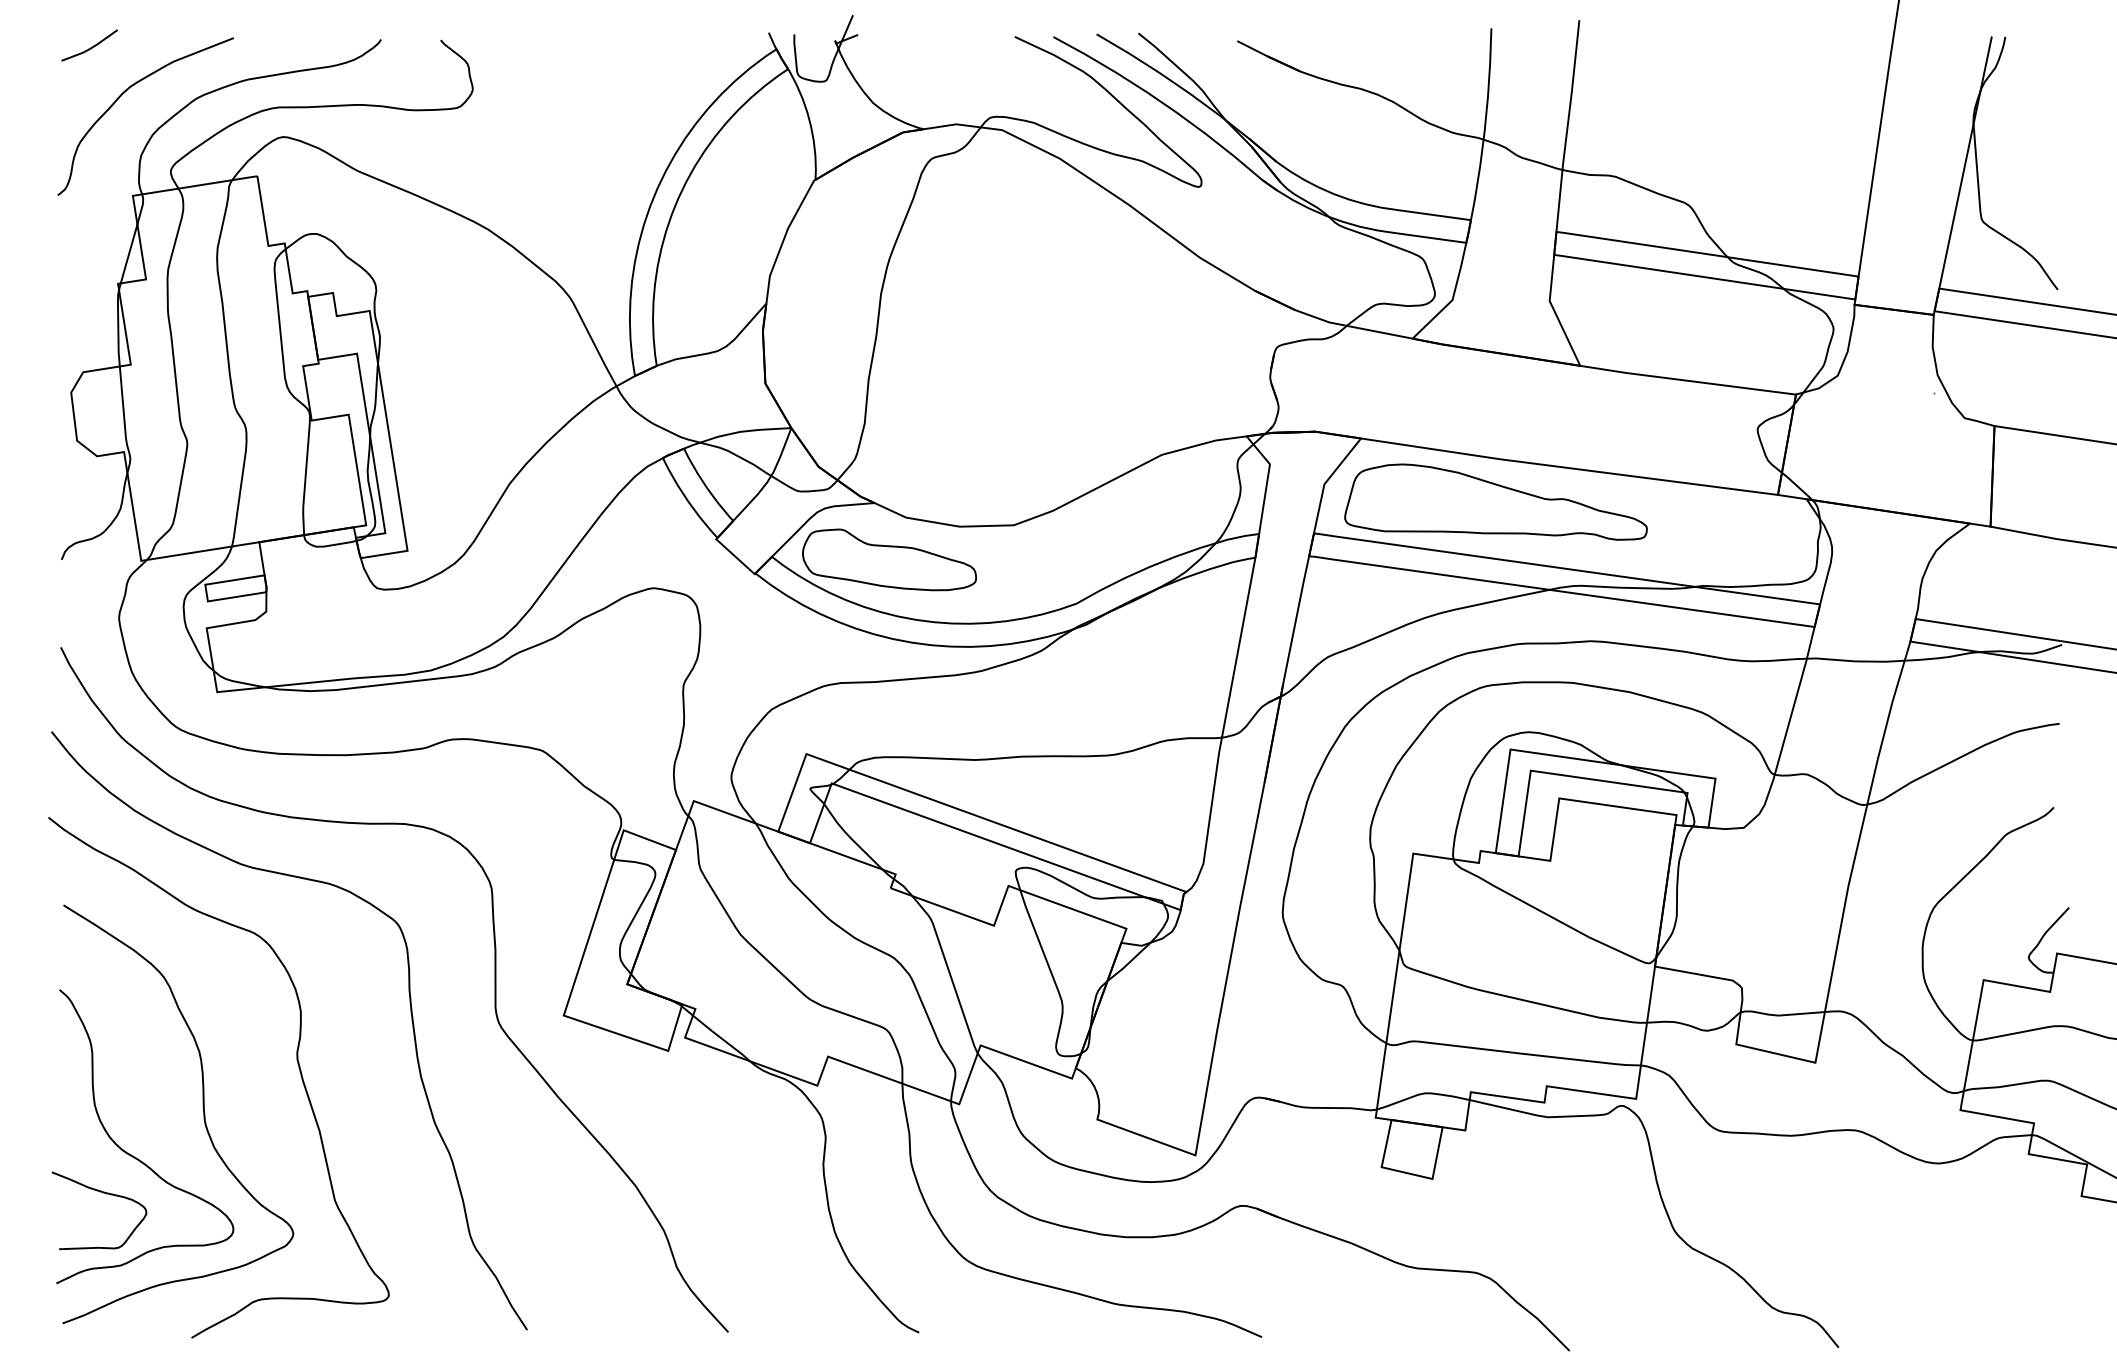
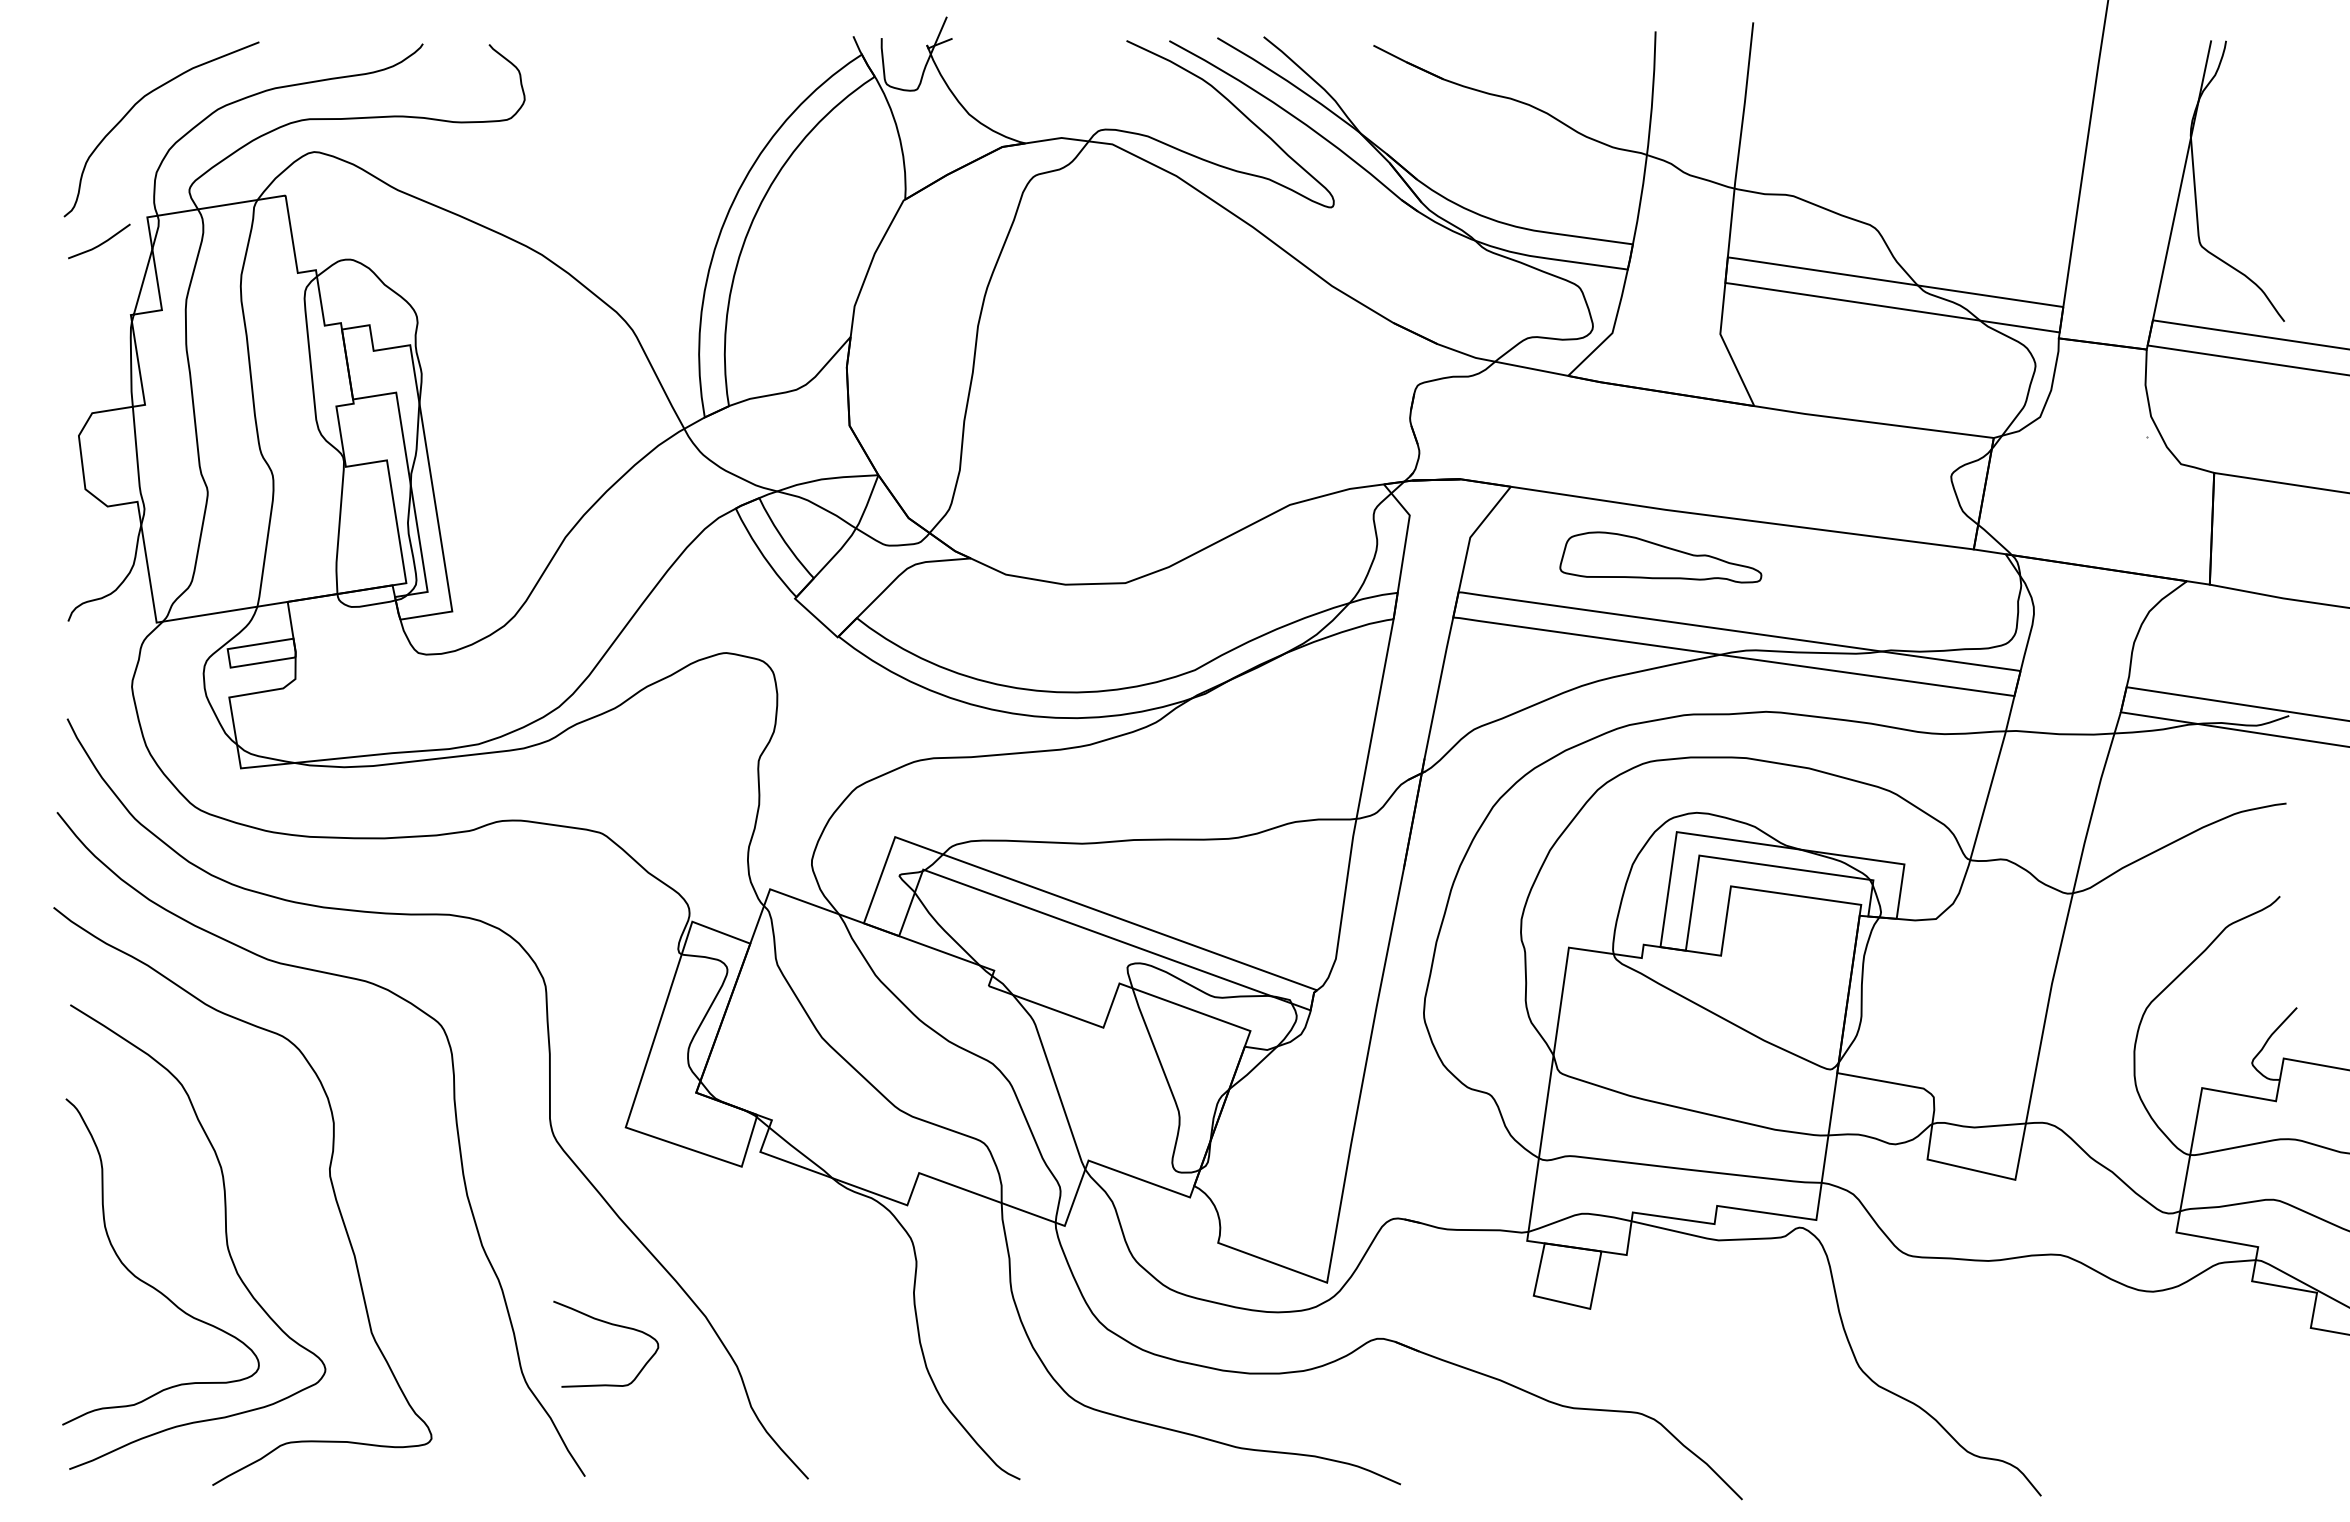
line: (90, 47) -> (100, 243), moved
part: (1495, 502) -> (1660, 557), size x0.6
part: (889, 559) -> (987, 621), removed
curve: (105, 1193) -> (612, 1325), moved

